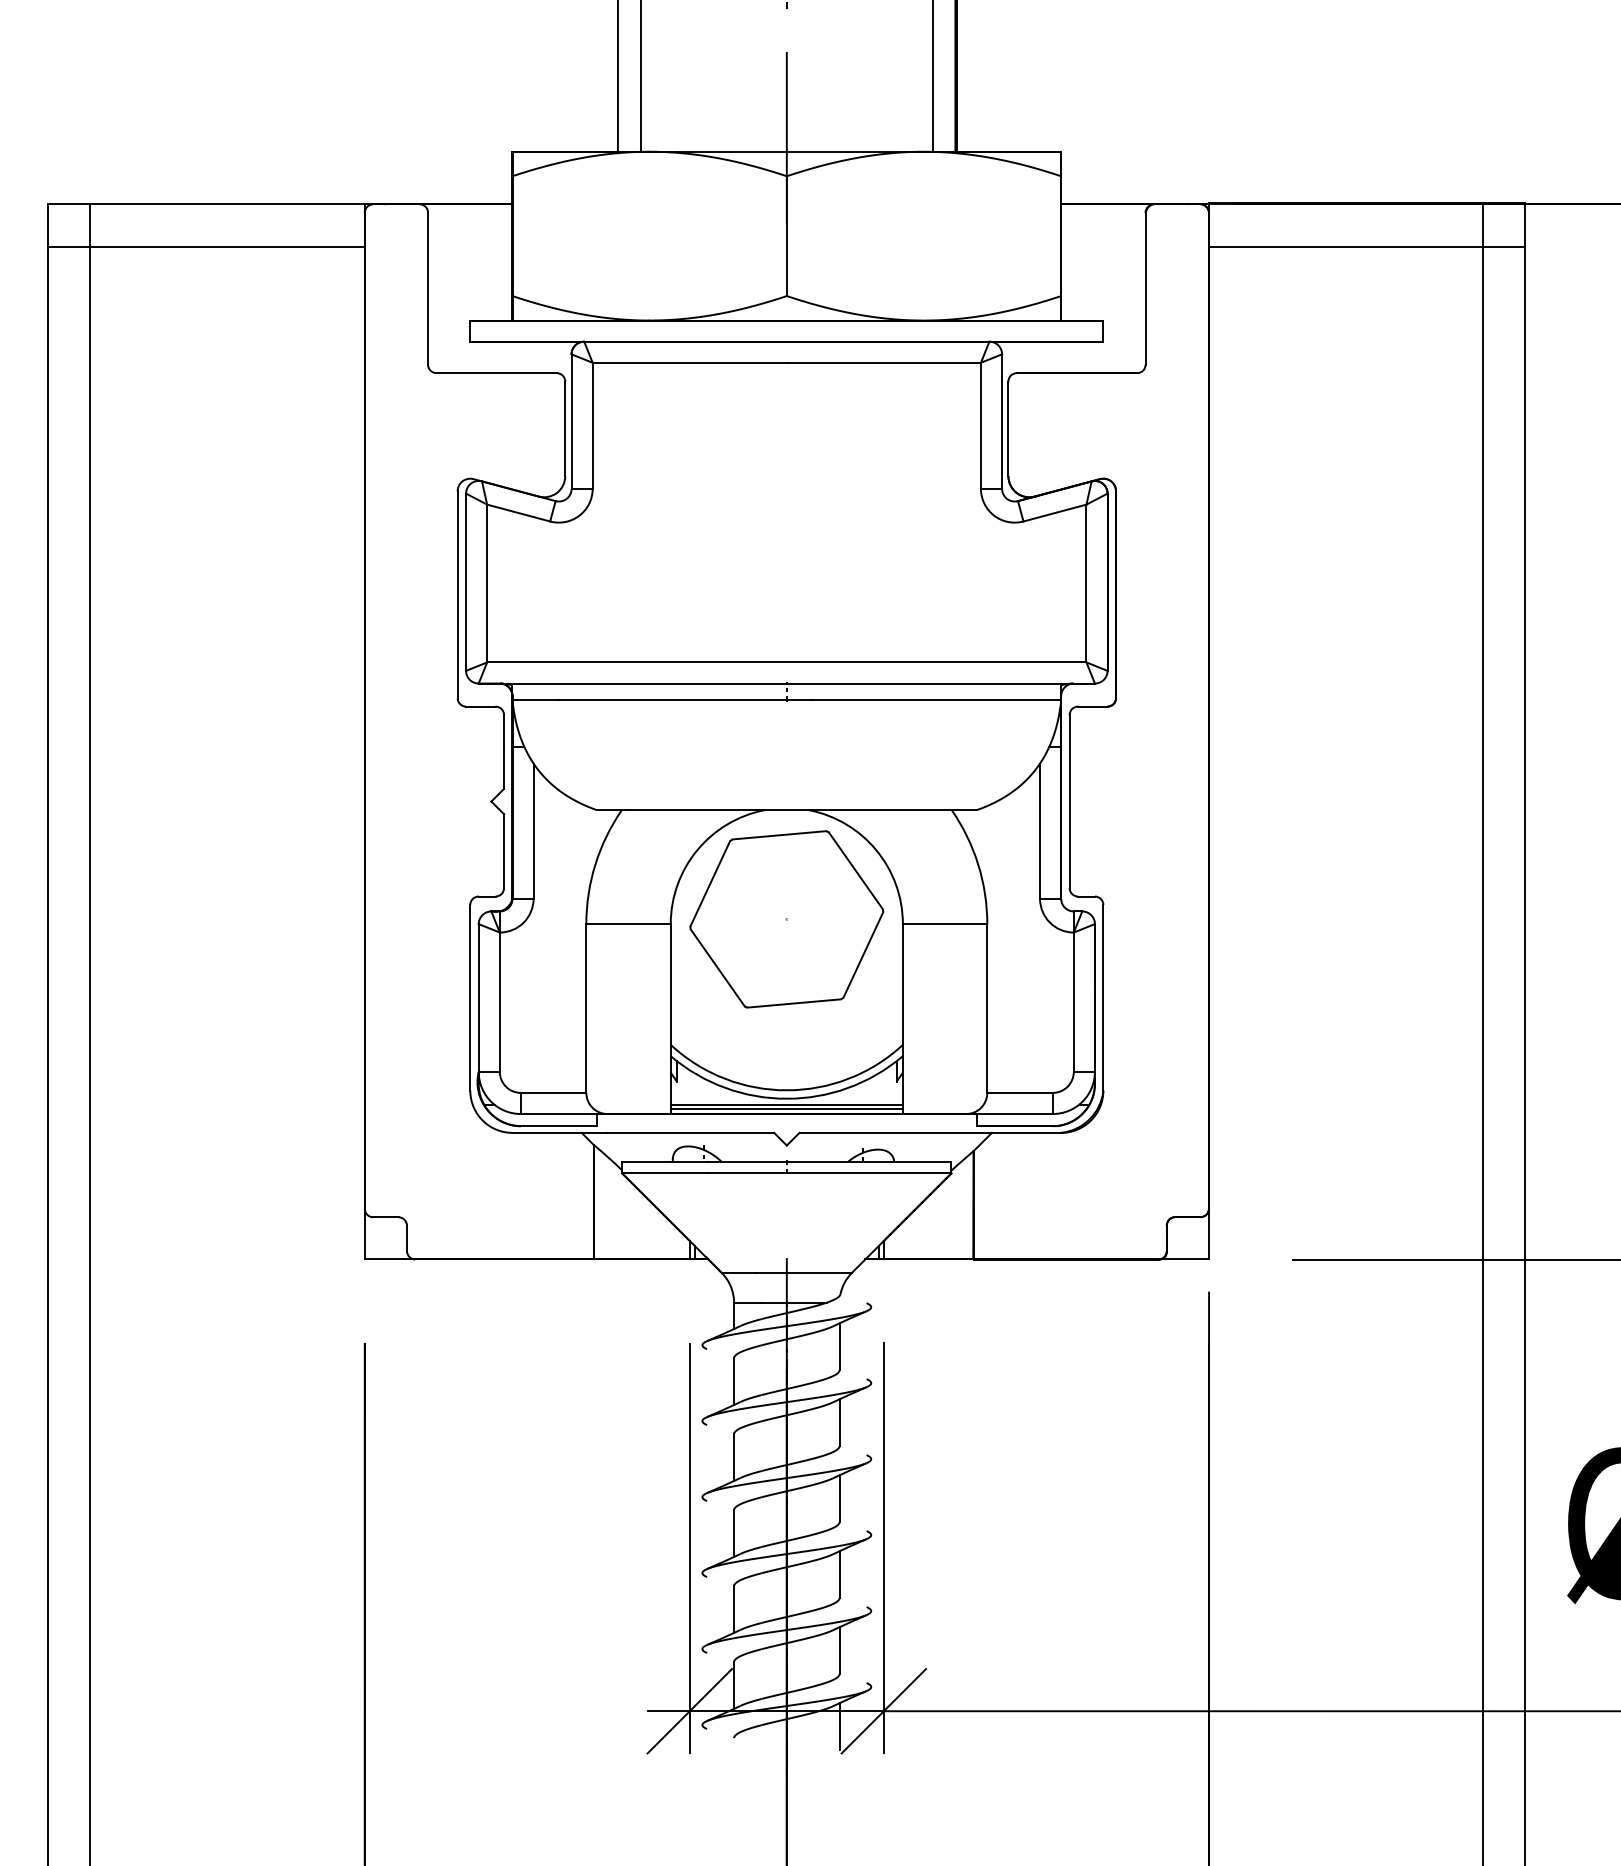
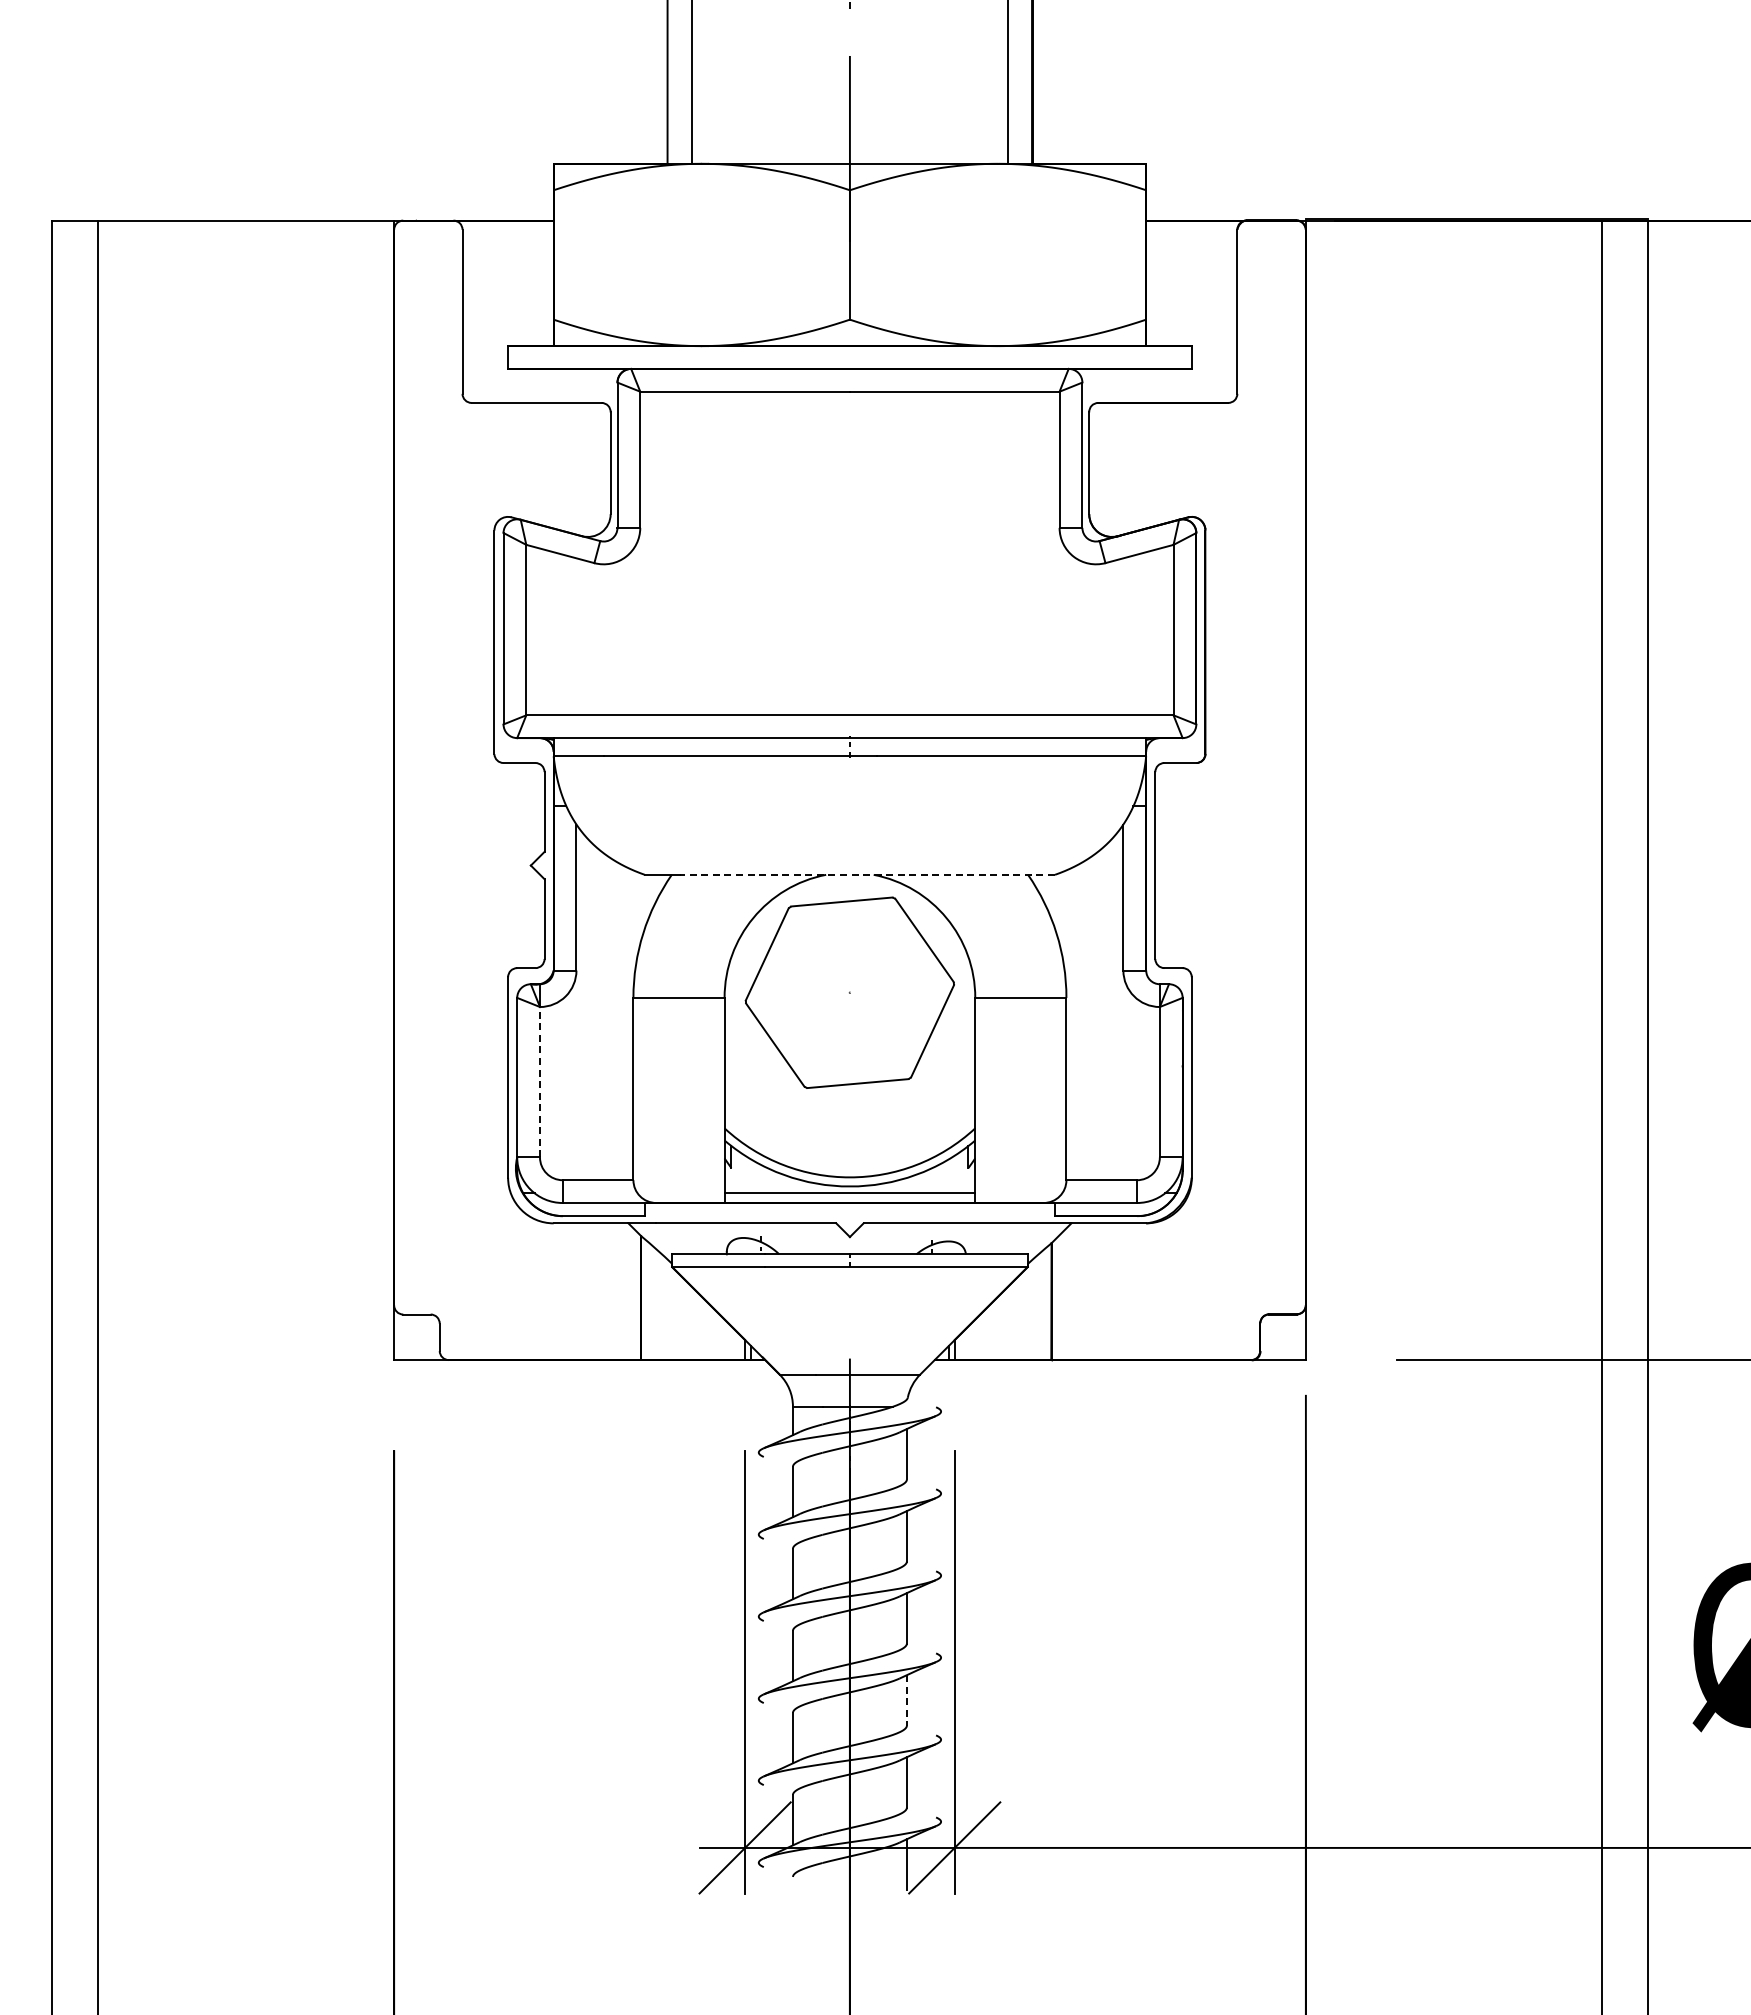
line: (206, 246) -> (223, 266), removed
line: (1367, 246) -> (1476, 266), removed
line: (803, 809) -> (867, 874), solid -> dashed
line: (500, 1001) -> (540, 1081), solid -> dashed
line: (786, 1108) -> (849, 1197), removed
line: (839, 1574) -> (906, 1700), solid -> dashed

